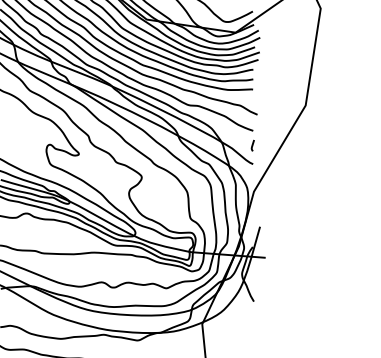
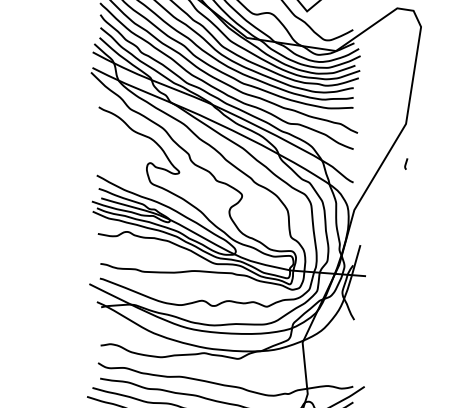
line: (253, 145) -> (406, 163), moved

